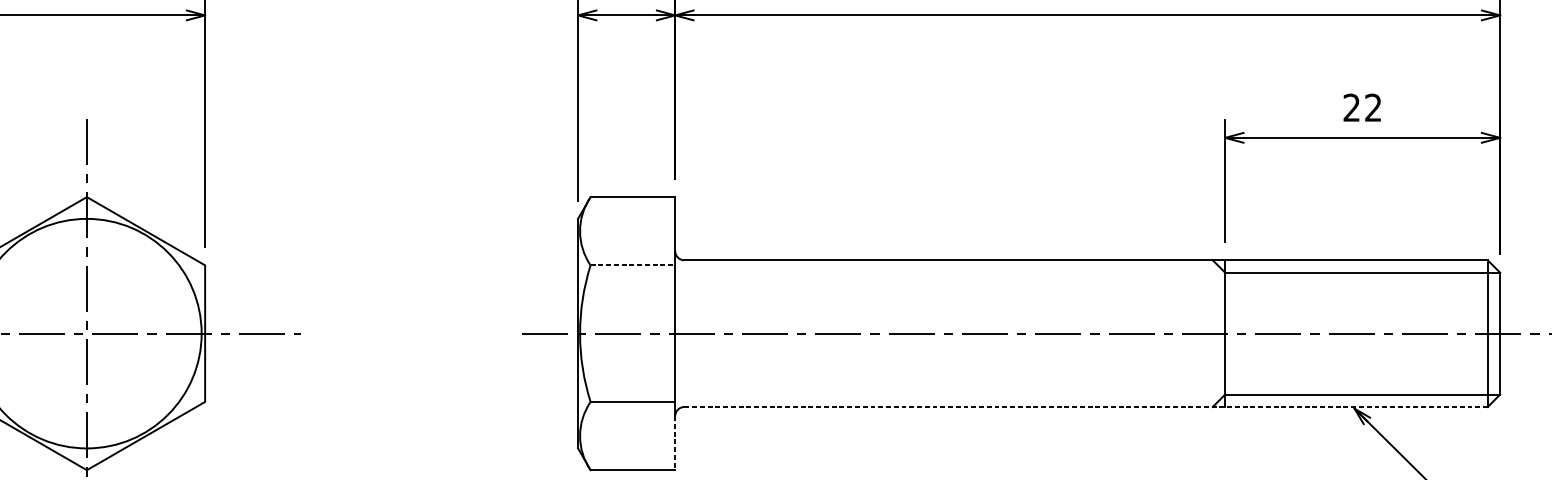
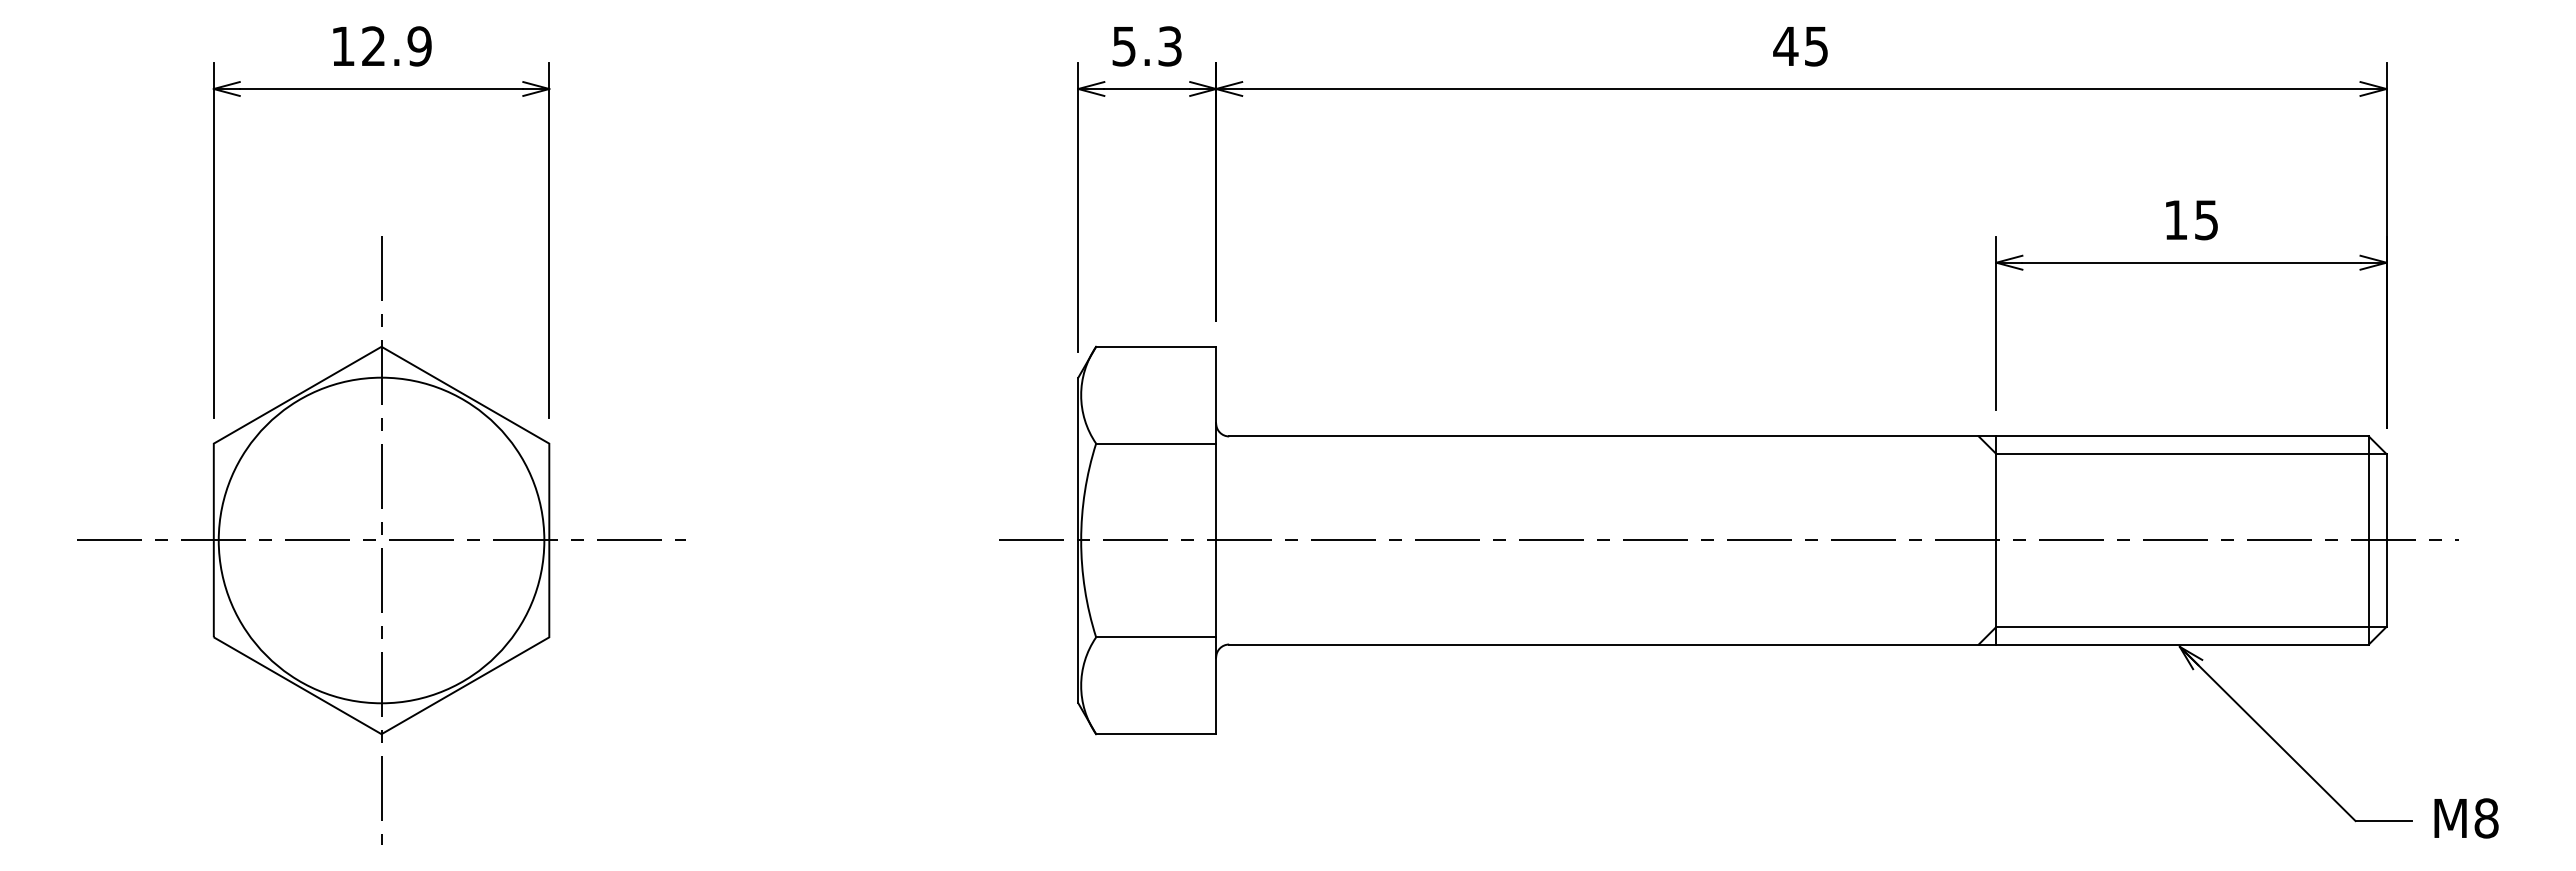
text: (1362, 108) -> (2190, 220), 22 -> 15
line: (633, 265) -> (1156, 443), dashed -> solid
line: (1086, 406) -> (1799, 644), dashed -> solid
line: (675, 443) -> (1216, 696), dashed -> solid

